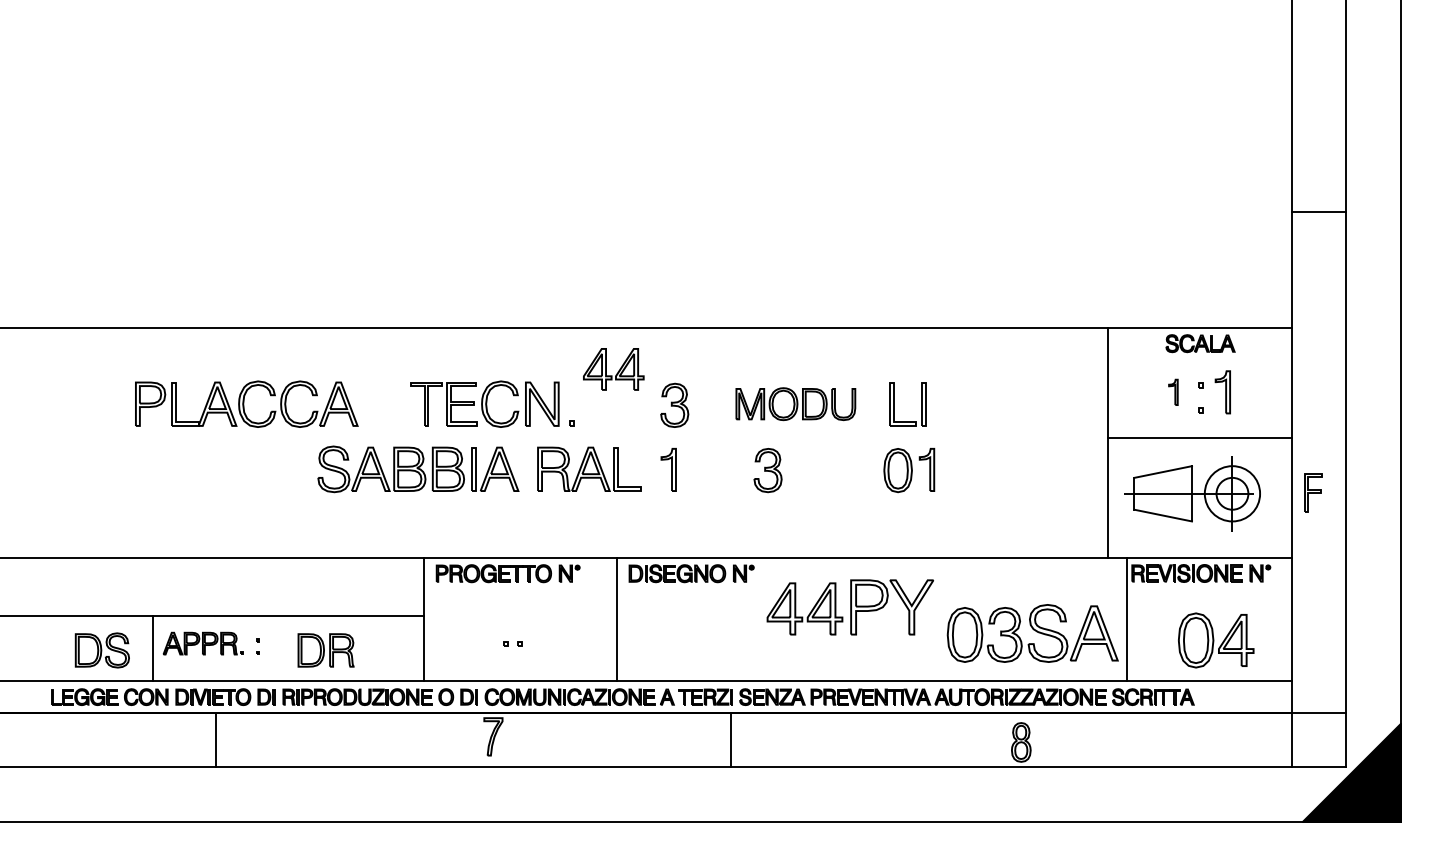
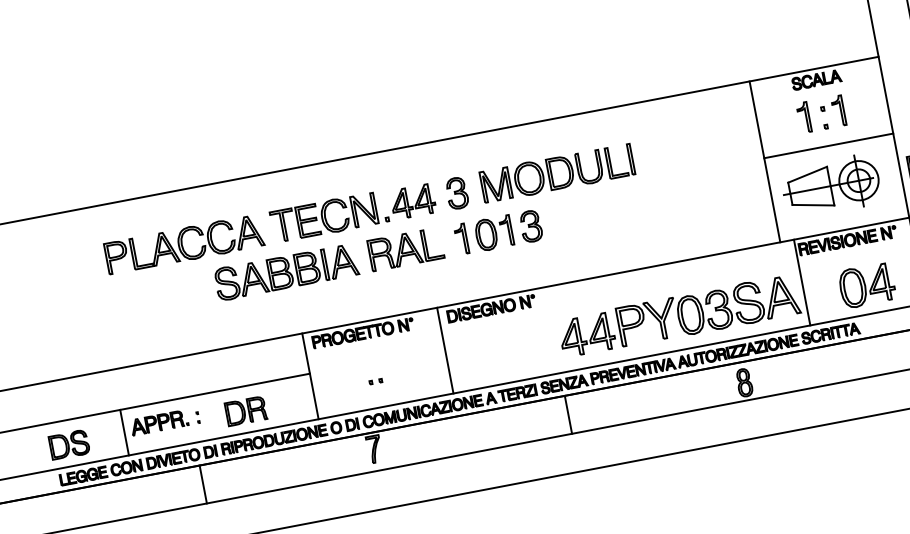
part: (613, 369) -> (412, 201), moved
part: (1173, 392) -> (804, 117), size x1.67
part: (246, 403) -> (184, 244), moved
part: (795, 403) -> (541, 175), size x1.43
part: (909, 470) -> (494, 233), moved
part: (849, 607) -> (618, 327), moved
part: (101, 650) -> (68, 445), moved
line: (215, 740) -> (203, 484), moved
line: (730, 740) -> (568, 415), moved

